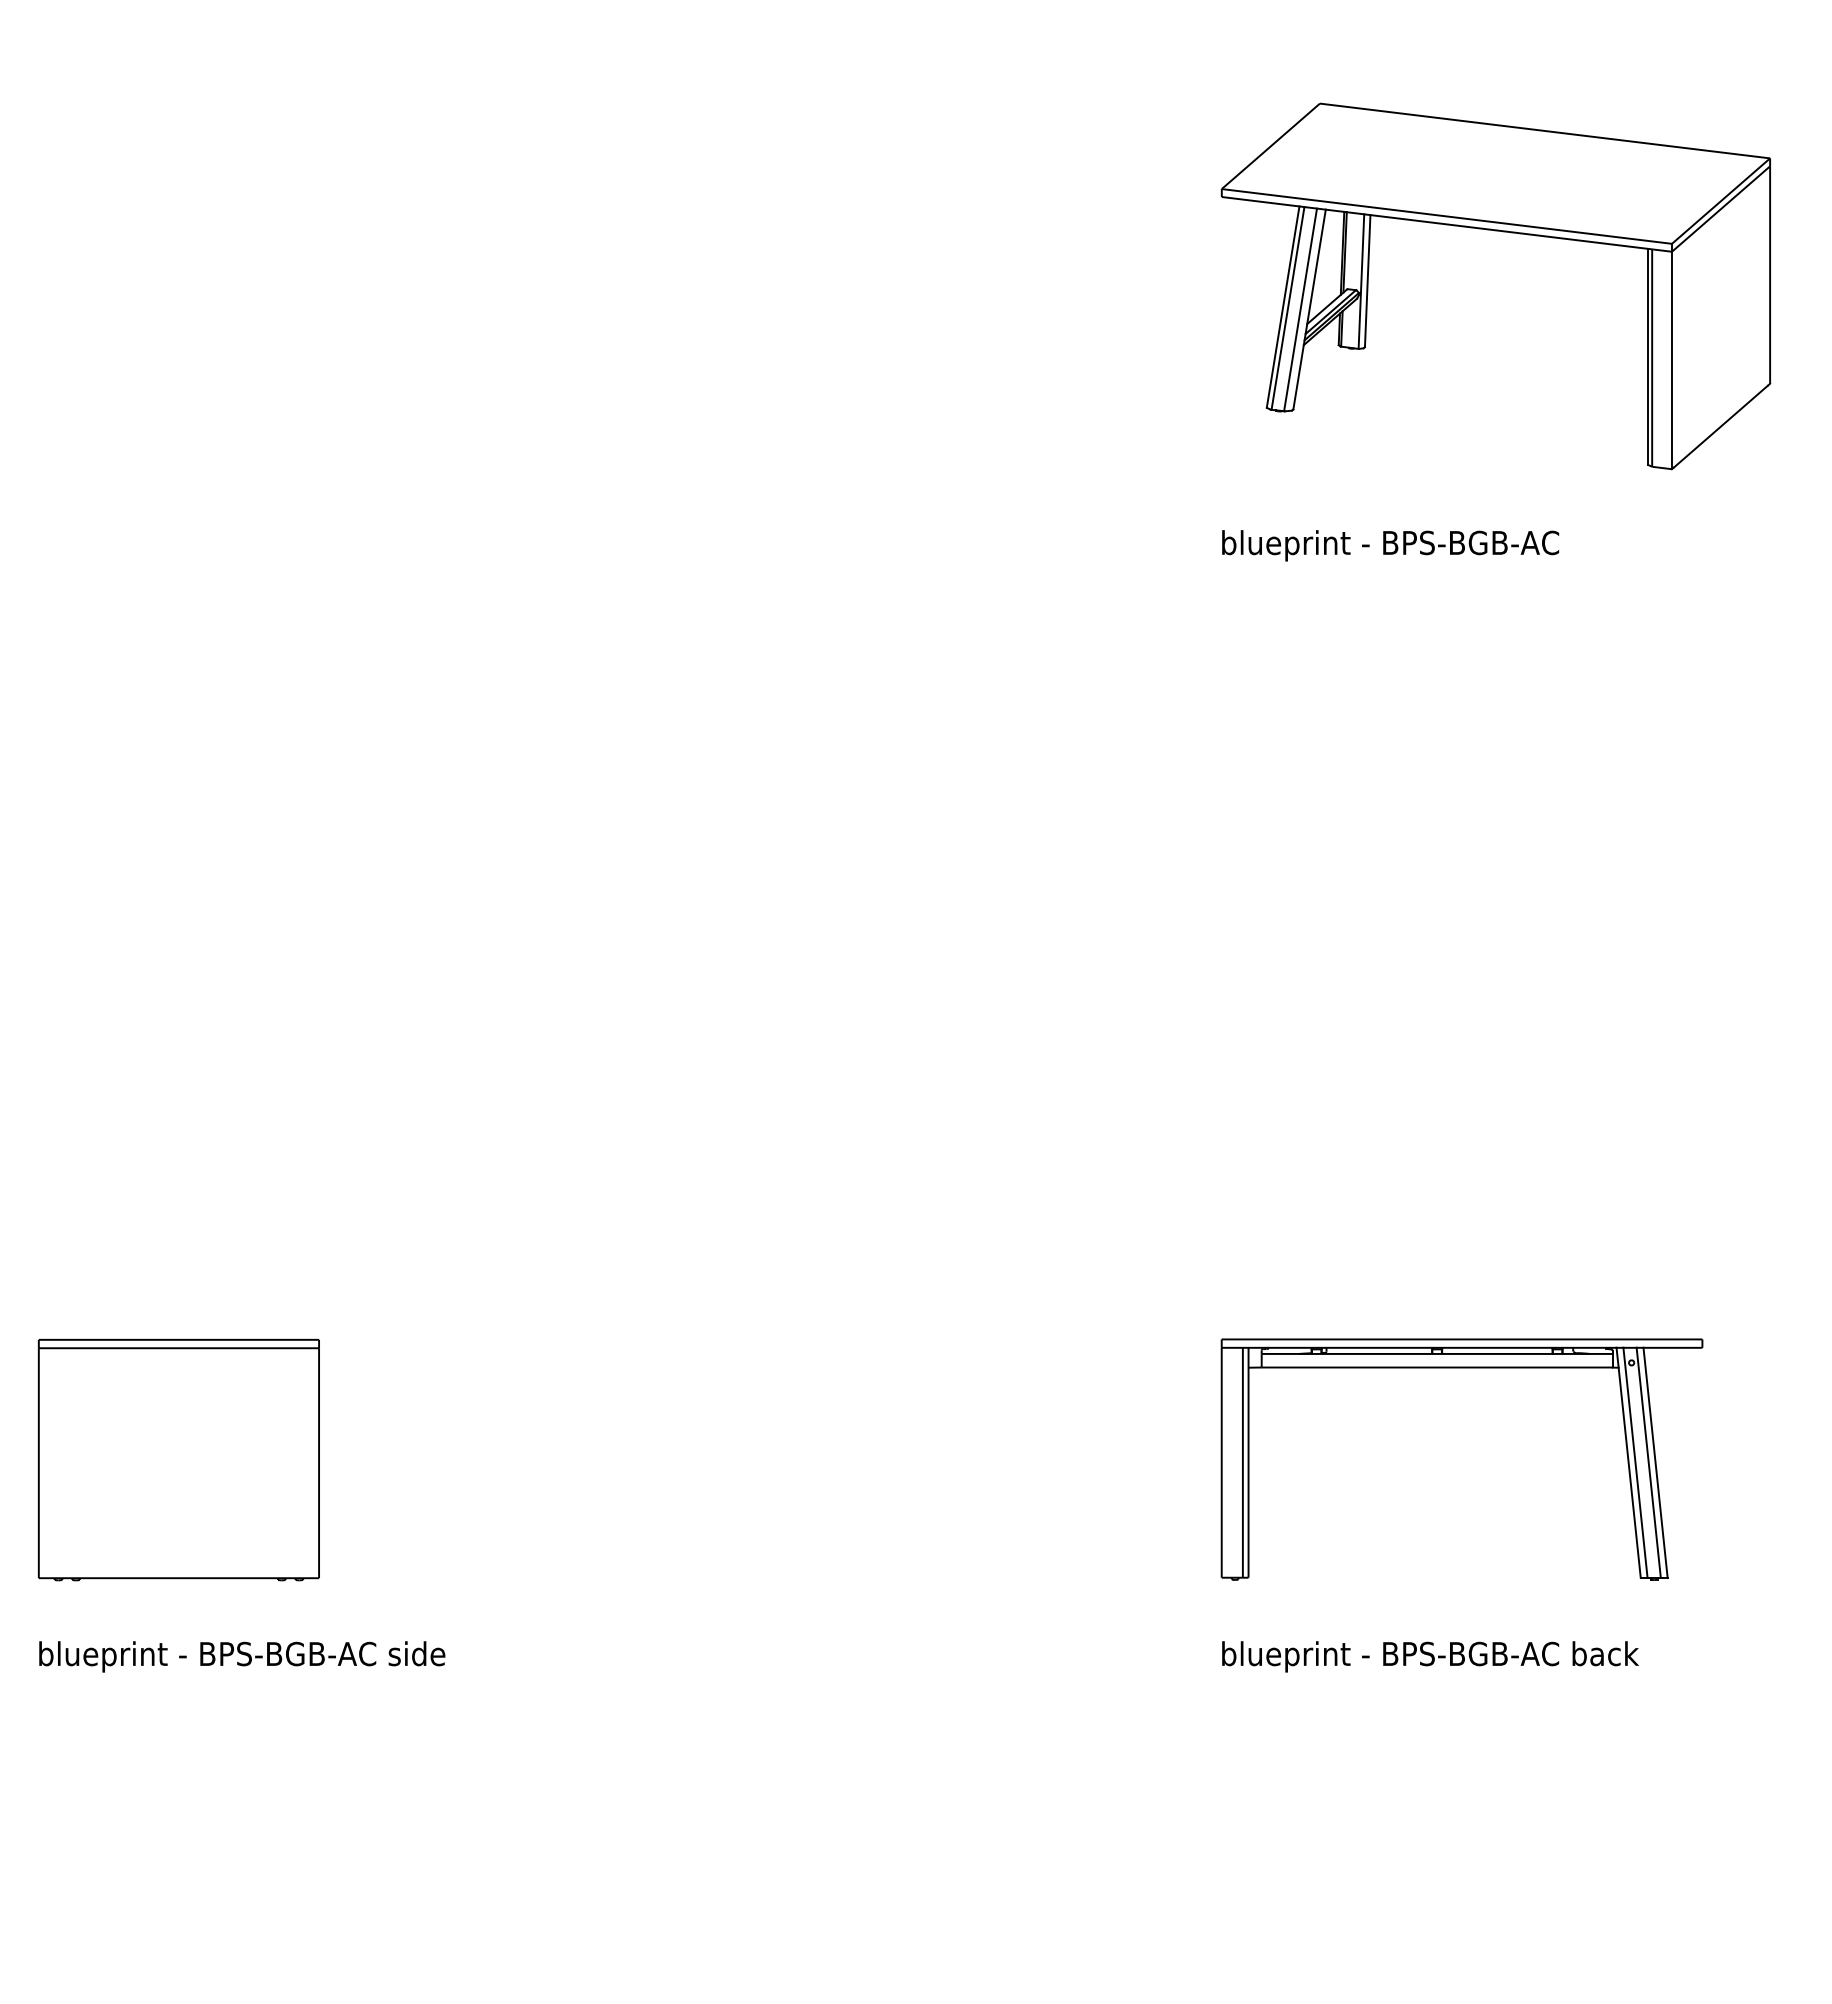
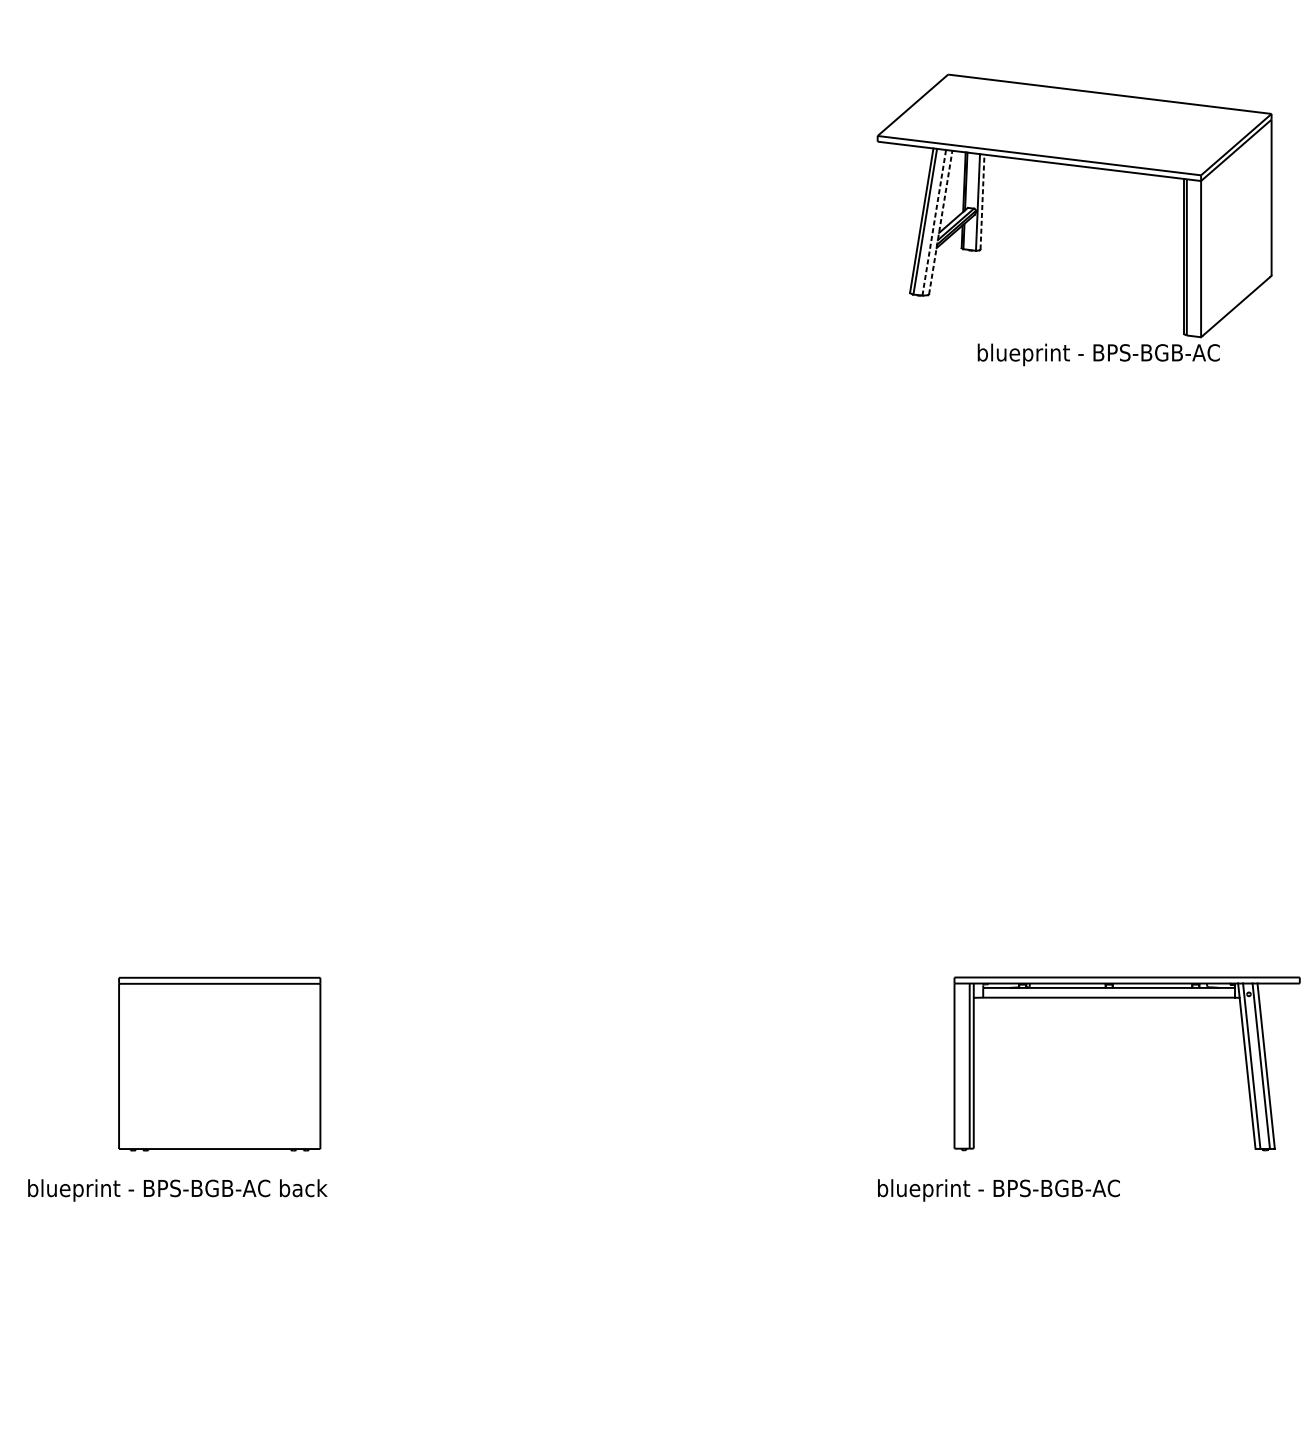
line: (1367, 280) -> (982, 201), solid -> dashed
line: (1300, 309) -> (934, 222), solid -> dashed
line: (1309, 309) -> (940, 222), solid -> dashed
text: (1390, 545) -> (1098, 354), moved
part: (1461, 1368) -> (1126, 998), moved
part: (178, 1459) -> (219, 1063), moved
text: (422, 1653) -> (303, 1188), blueprint - BPS-BGB-AC side -> blueprint - BPS-BGB-AC back
text: (1605, 1653) -> (1153, 1188), blueprint - BPS-BGB-AC back -> blueprint - BPS-BGB-AC

